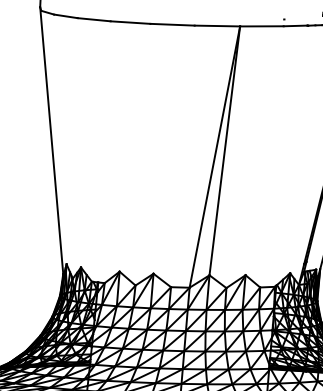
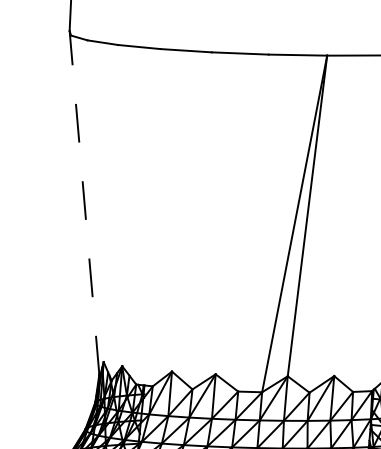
line: (51, 140) -> (84, 202), solid -> dashed

